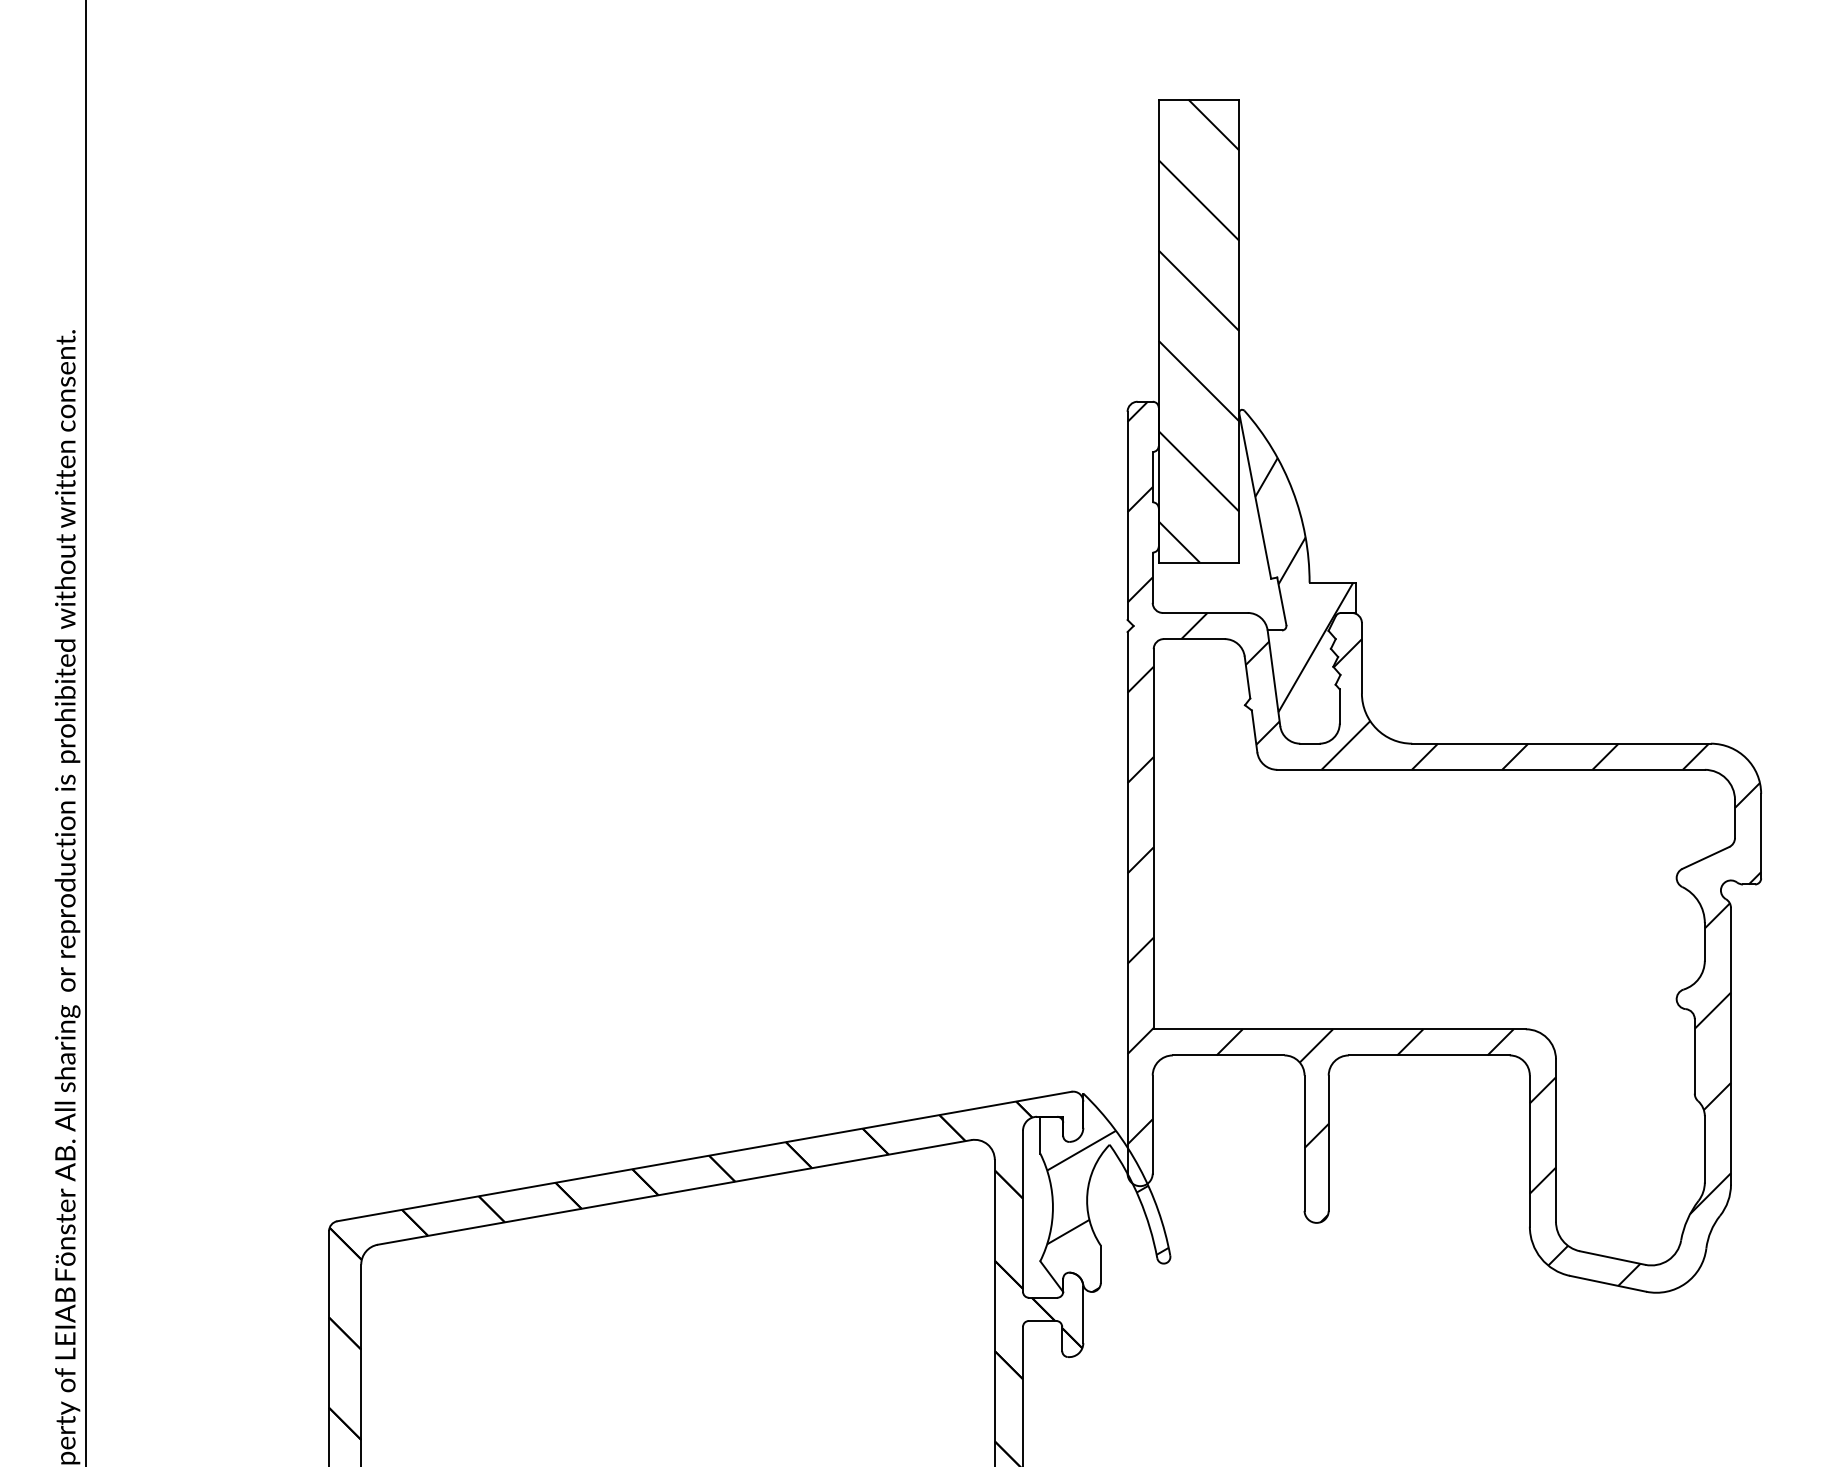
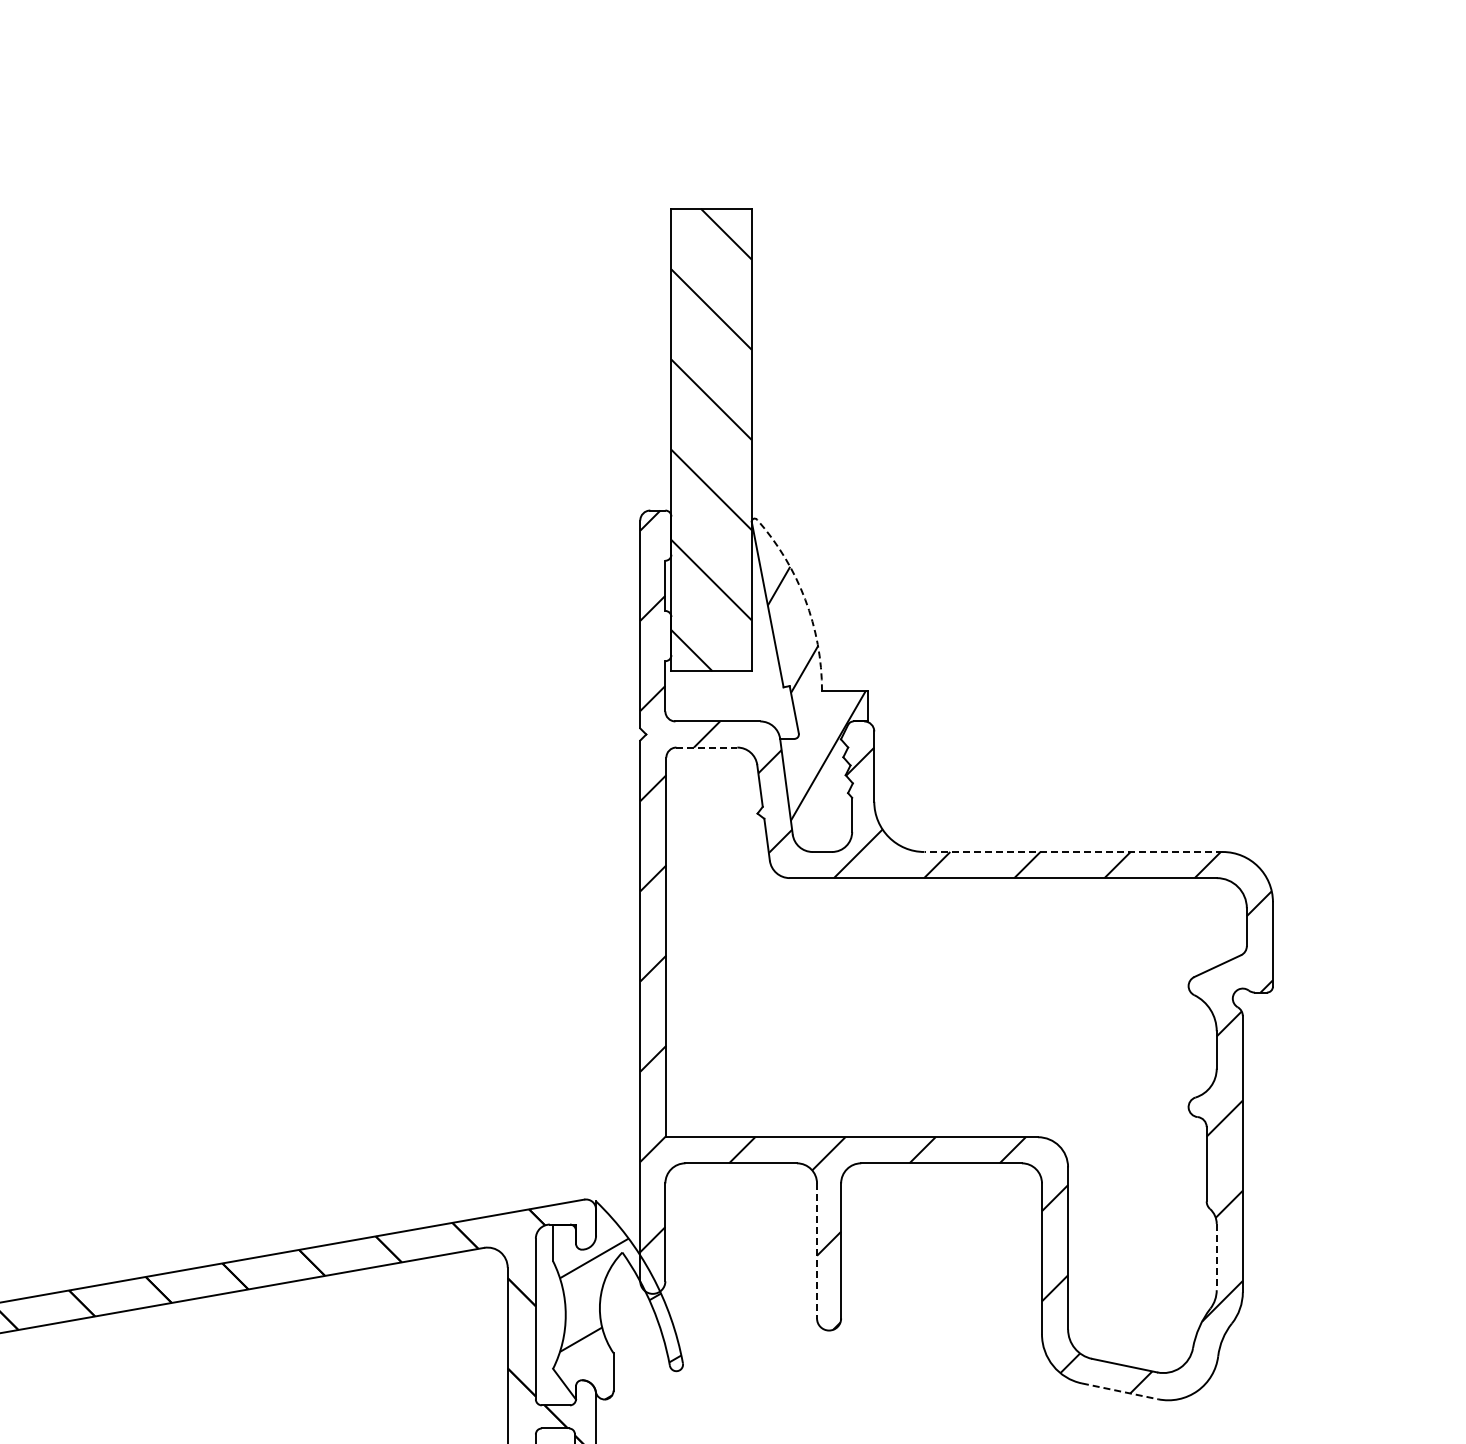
arc: (1292, 490) -> (804, 599), solid -> dashed
line: (1194, 639) -> (707, 747), solid -> dashed
line: (1561, 743) -> (1073, 851), solid -> dashed
line: (1304, 1143) -> (816, 1251), solid -> dashed
line: (1704, 1149) -> (1216, 1257), solid -> dashed
line: (1608, 1283) -> (1120, 1391), solid -> dashed

